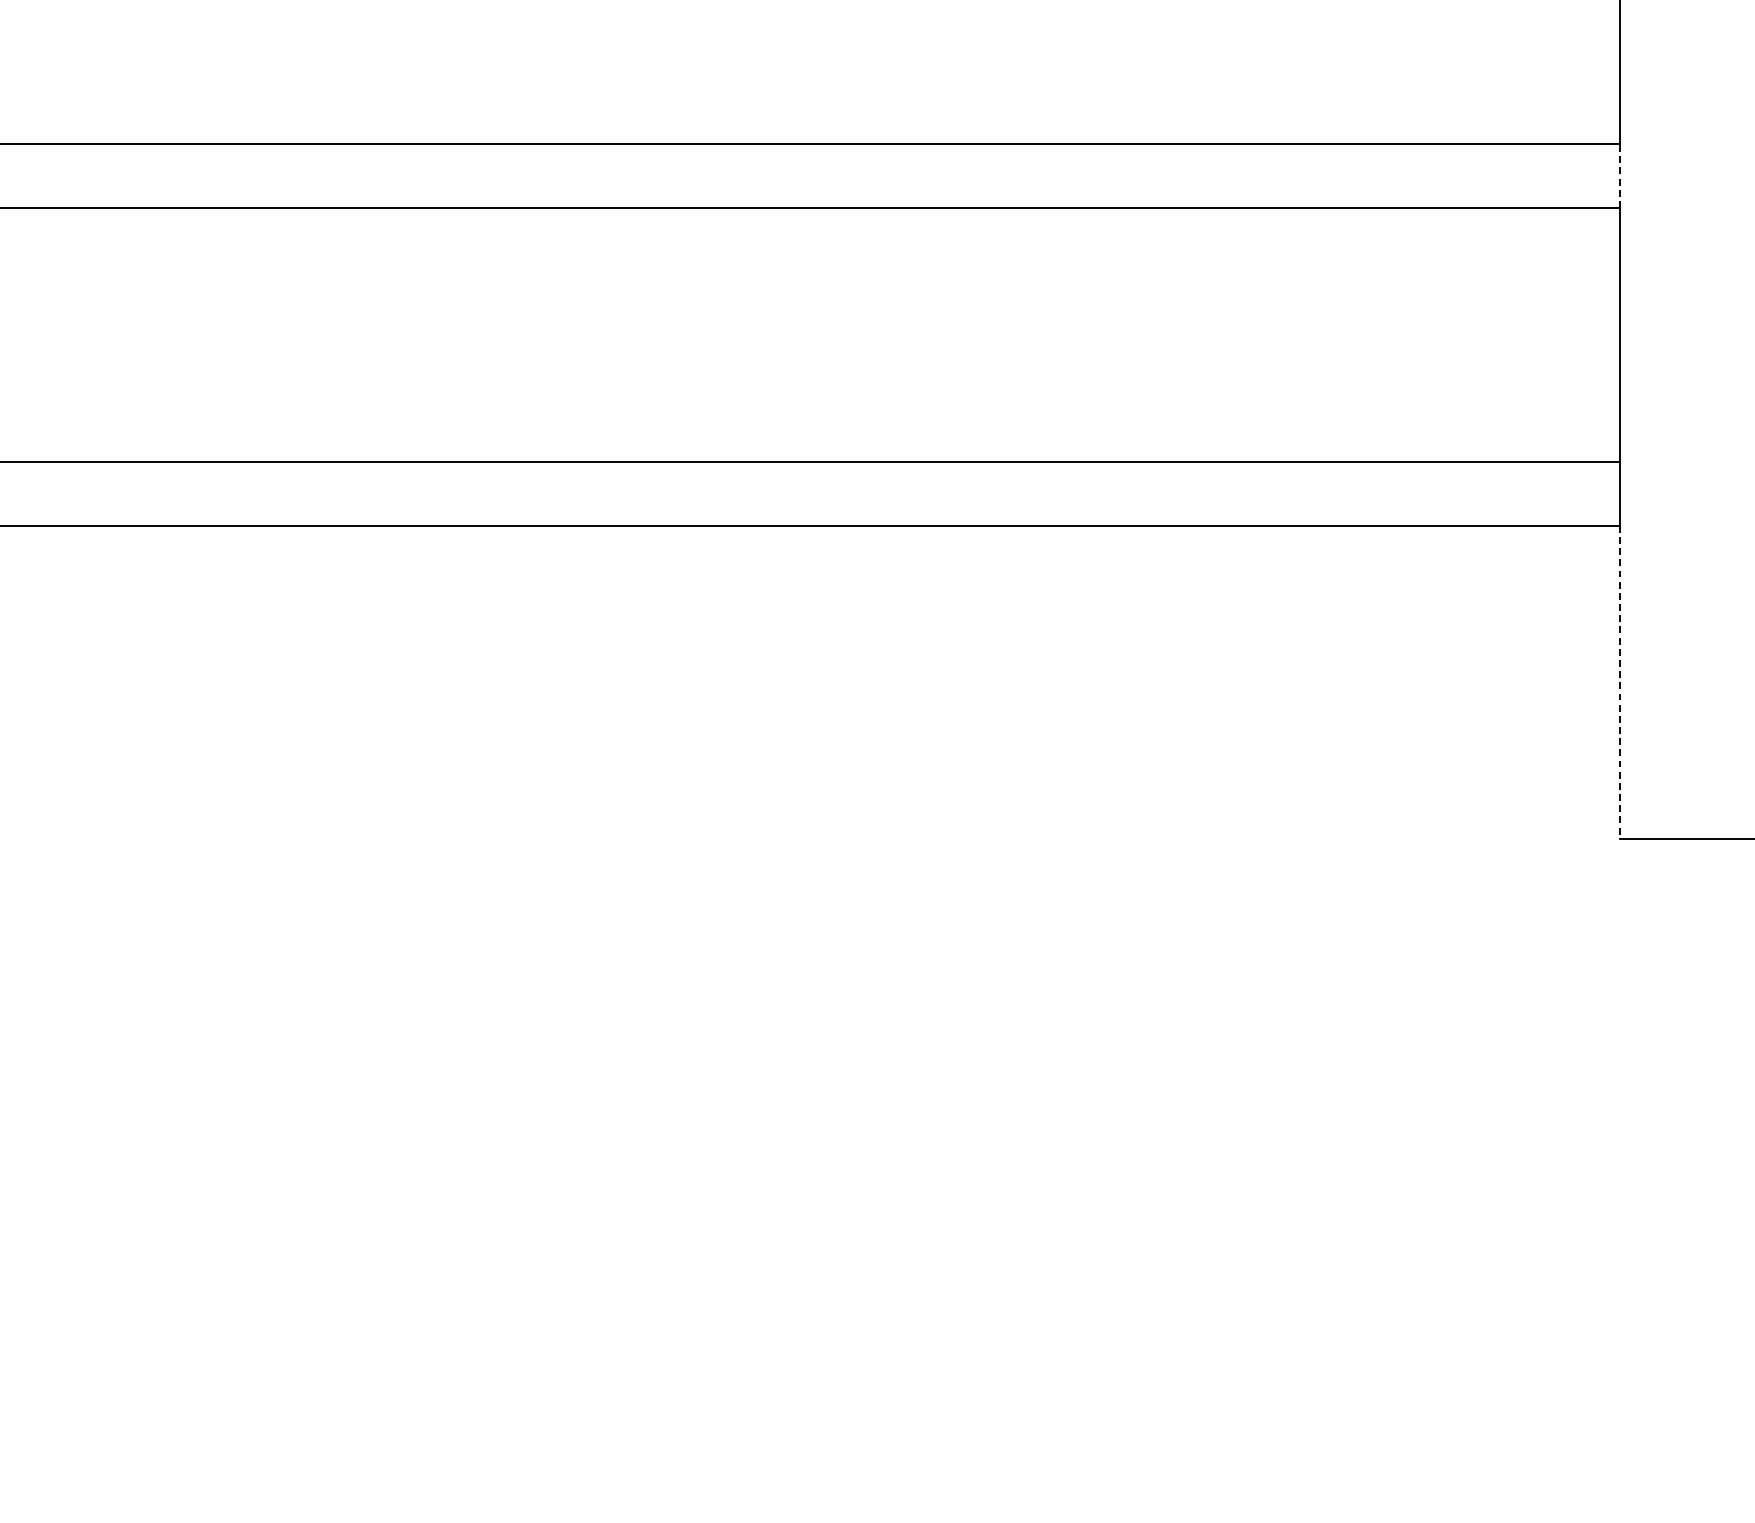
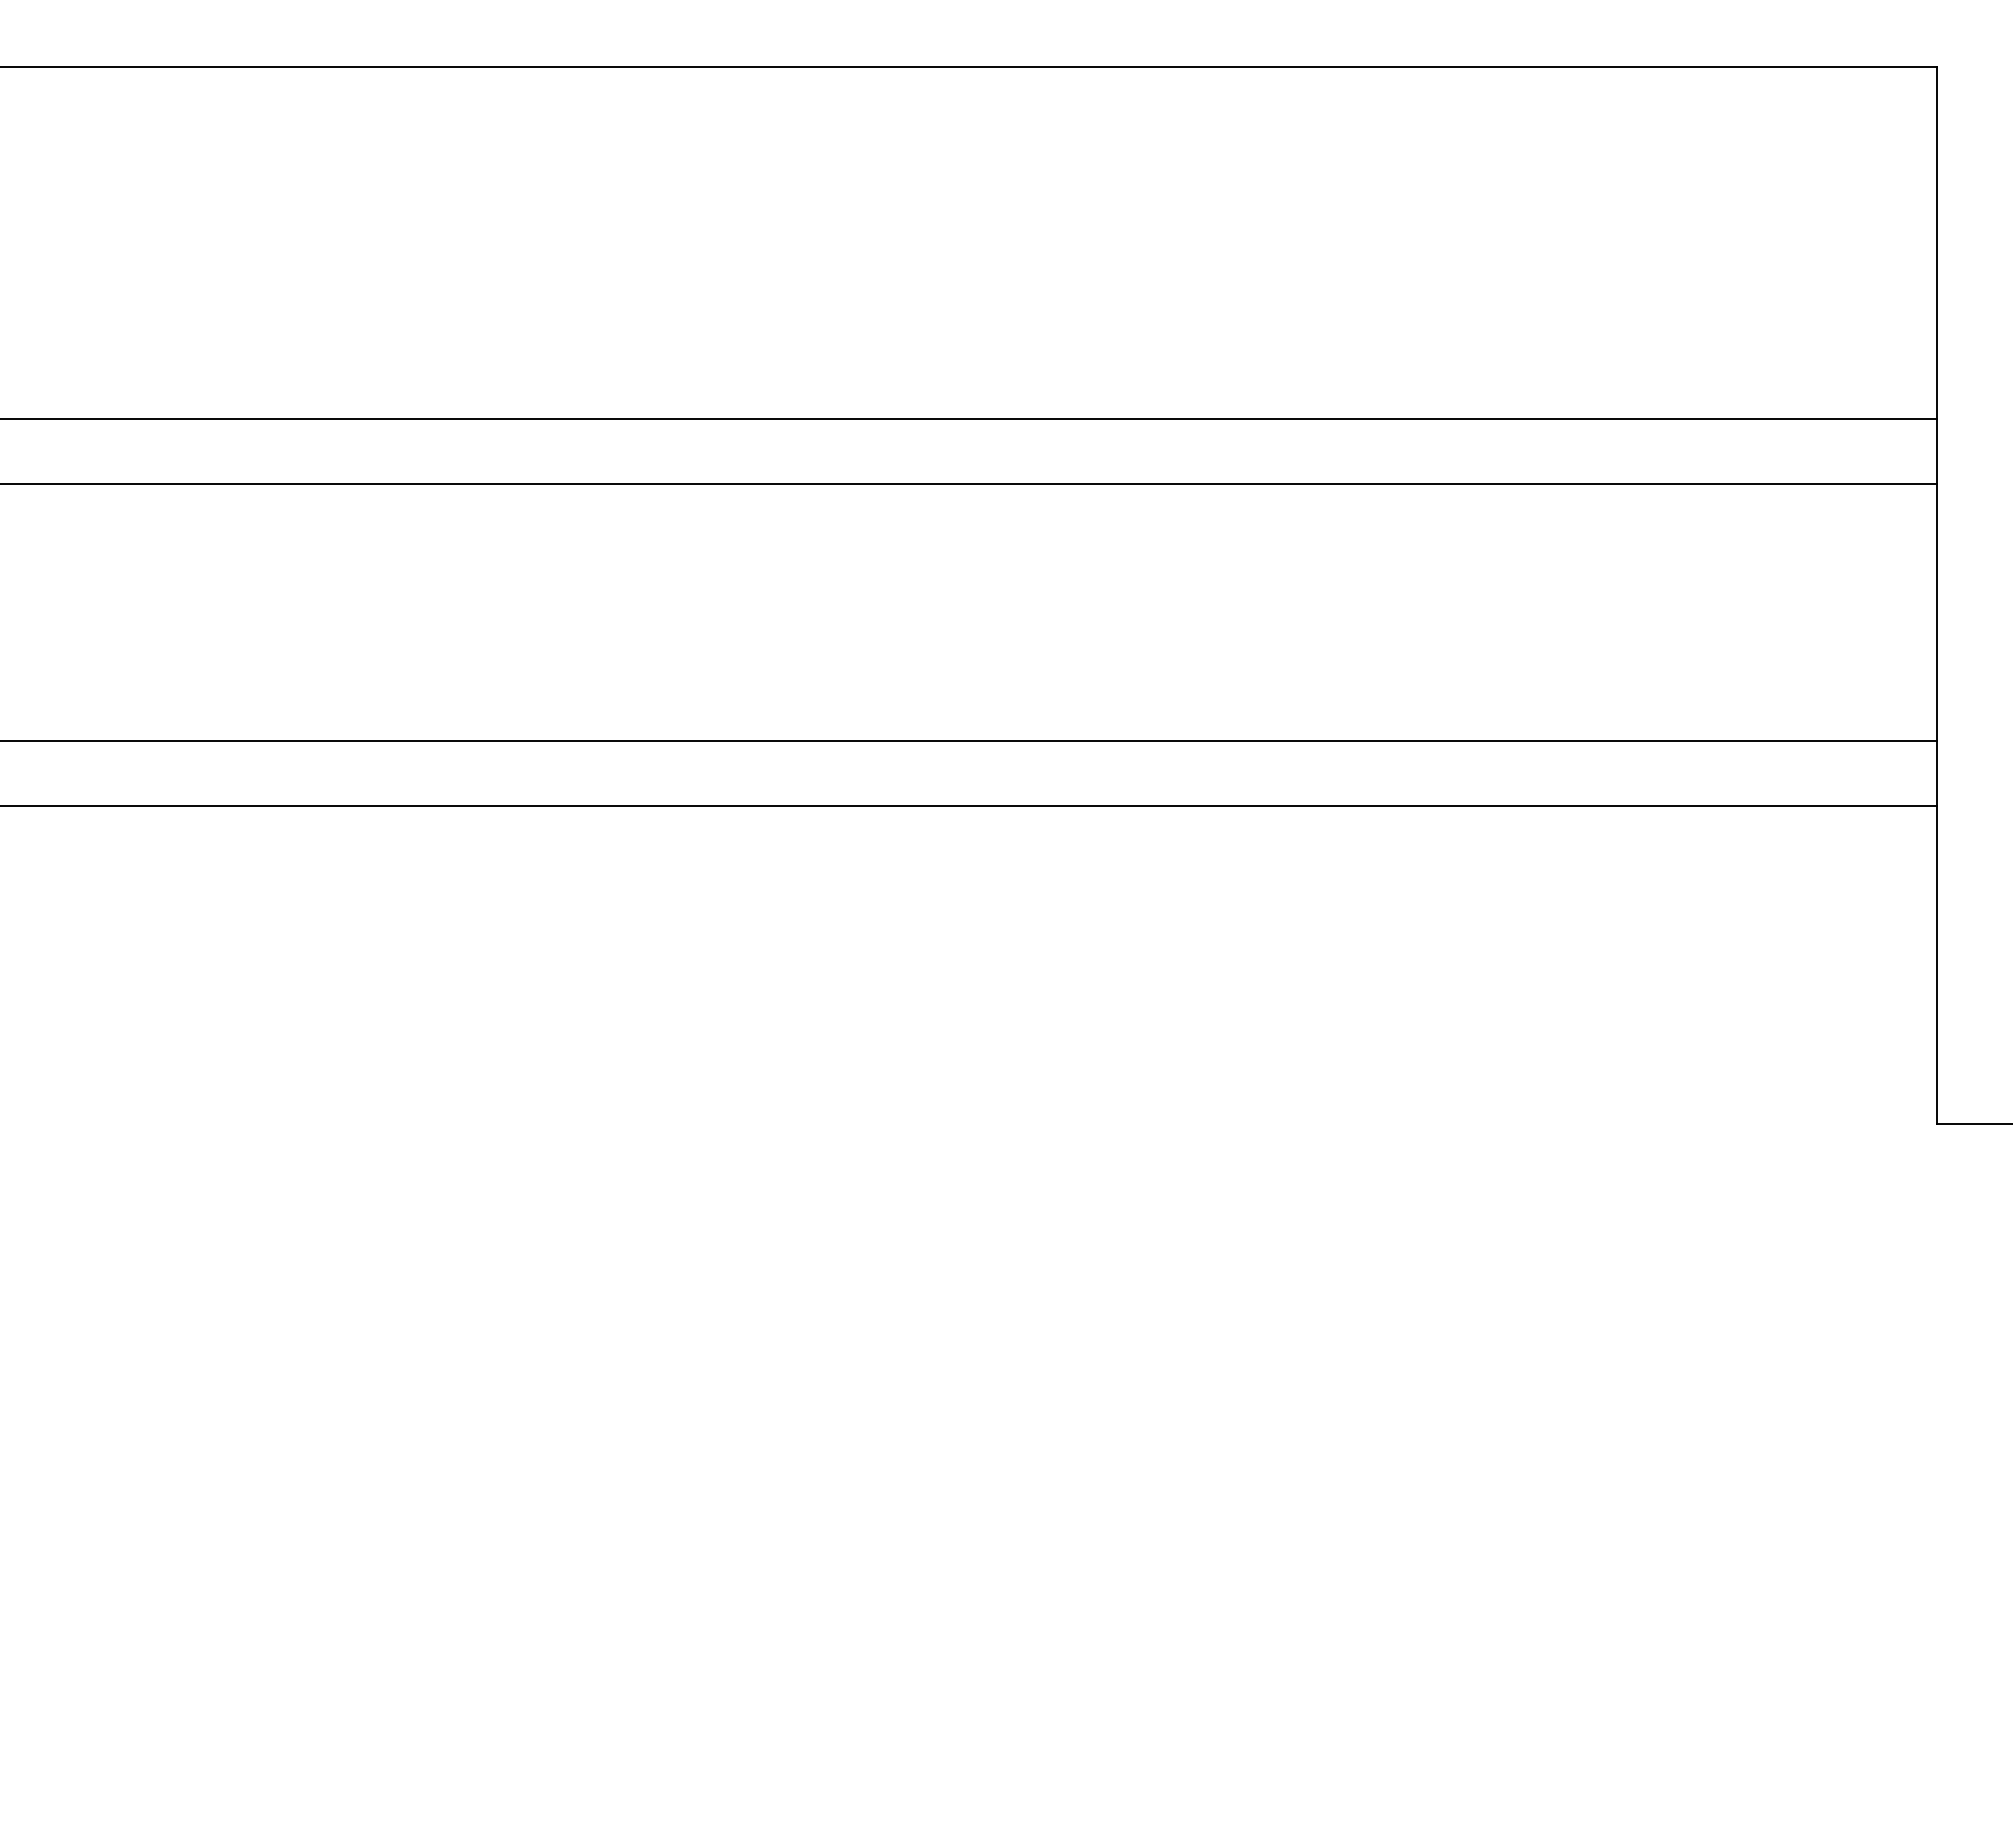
line: (1620, 175) -> (1937, 451), dashed -> solid
line: (1620, 683) -> (1937, 965), dashed -> solid

